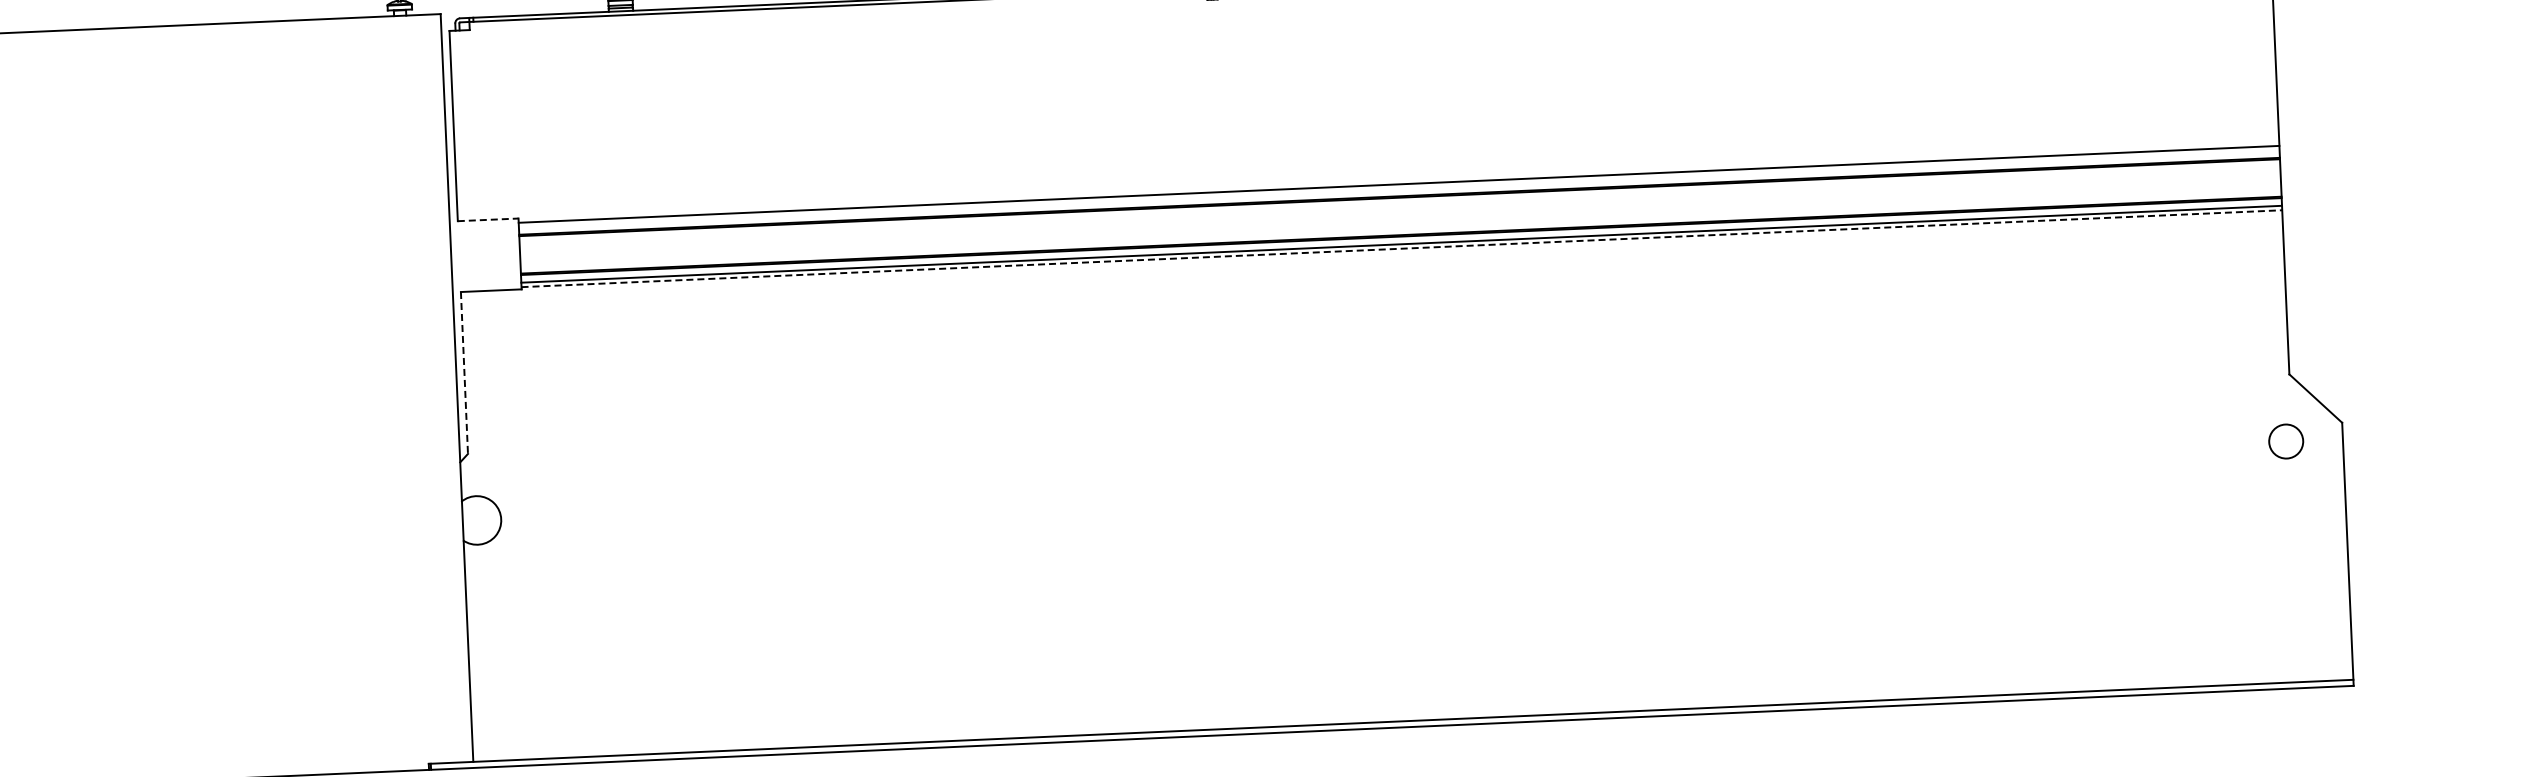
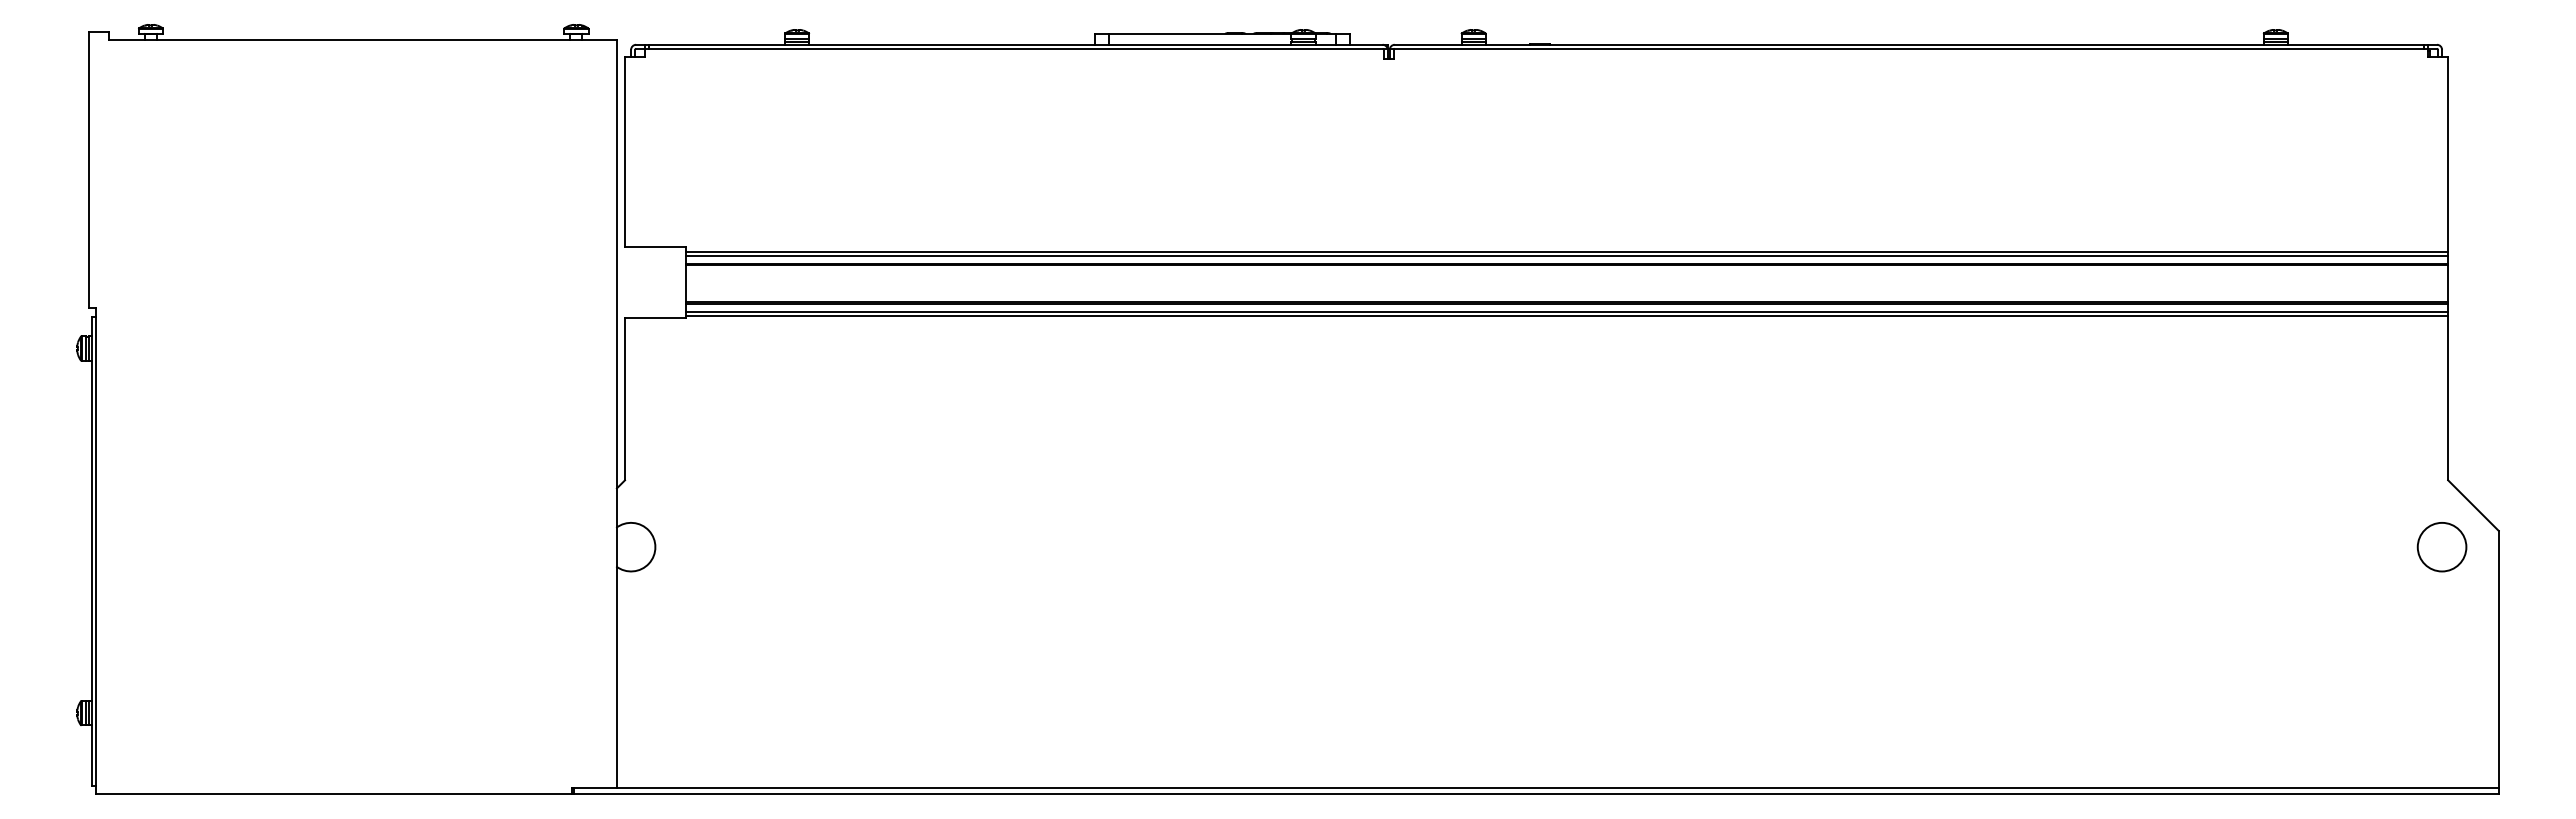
line: (1398, 188) -> (1566, 255), added
line: (488, 219) -> (655, 247), dashed -> solid
line: (1402, 249) -> (1567, 316), dashed -> solid
line: (464, 373) -> (625, 399), dashed -> solid
circle: (2285, 441) -> (2441, 547), size x1.43

